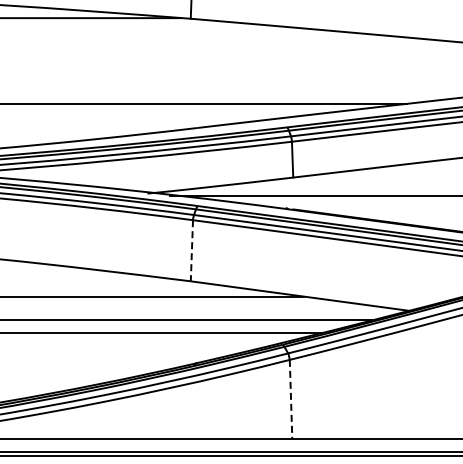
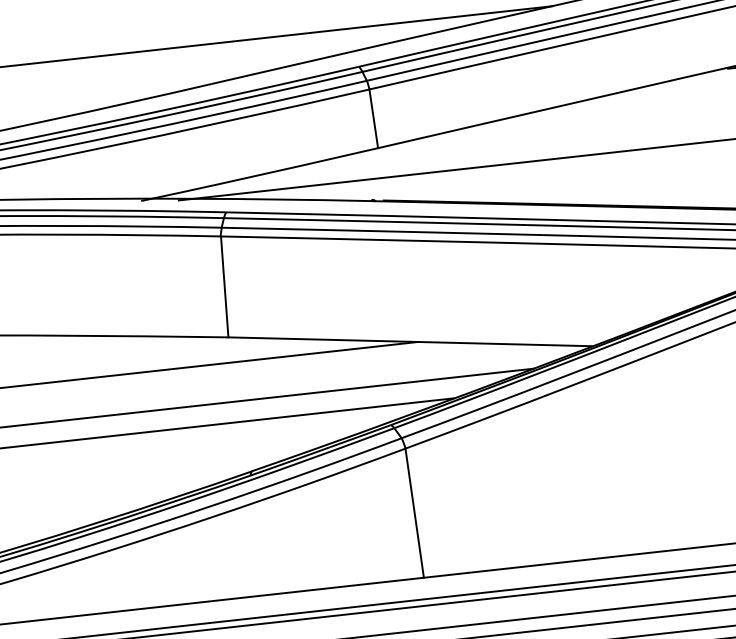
line: (191, 250) -> (223, 286), dashed -> solid
line: (291, 399) -> (415, 513), dashed -> solid

